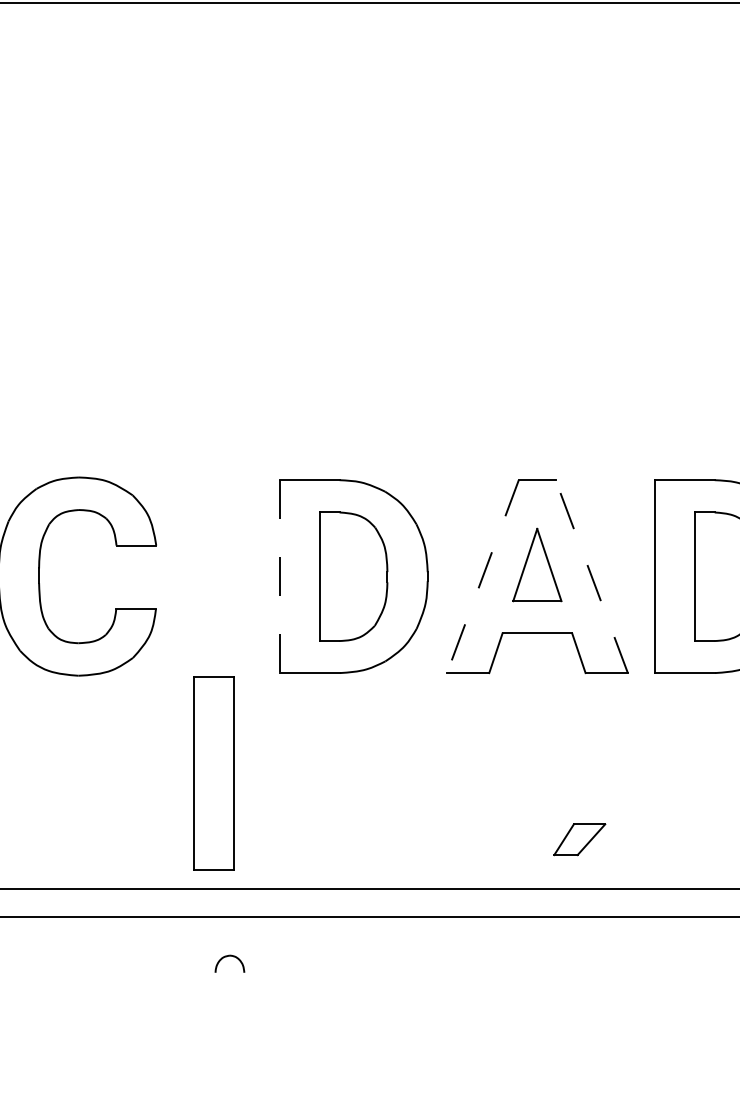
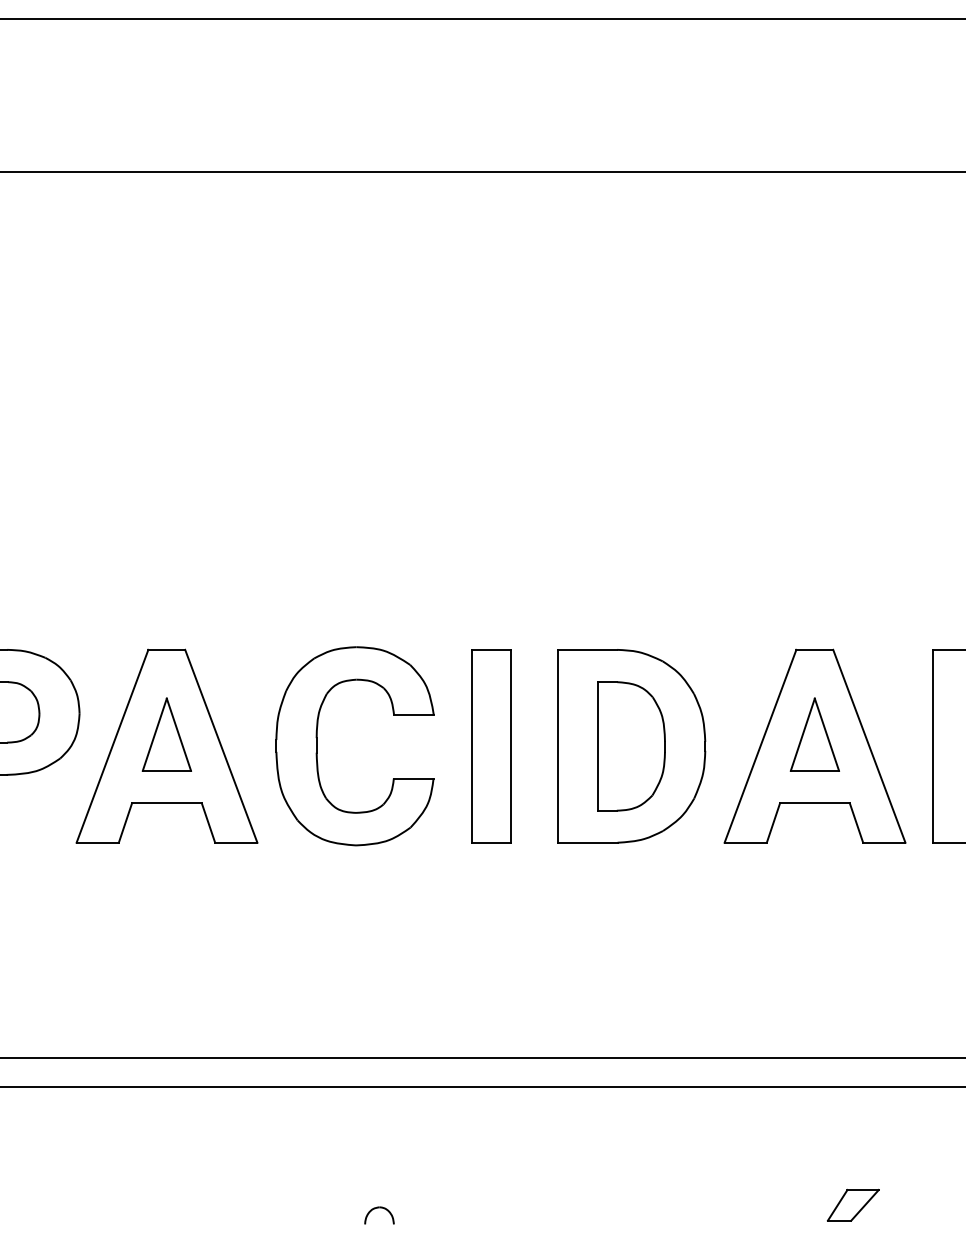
line: (279, 576) -> (557, 746), dashed -> solid
line: (482, 576) -> (760, 746), dashed -> solid
line: (591, 576) -> (869, 746), dashed -> solid
part: (213, 773) -> (491, 746), moved
part: (578, 838) -> (852, 1204), moved
part: (229, 956) -> (379, 1208), moved

